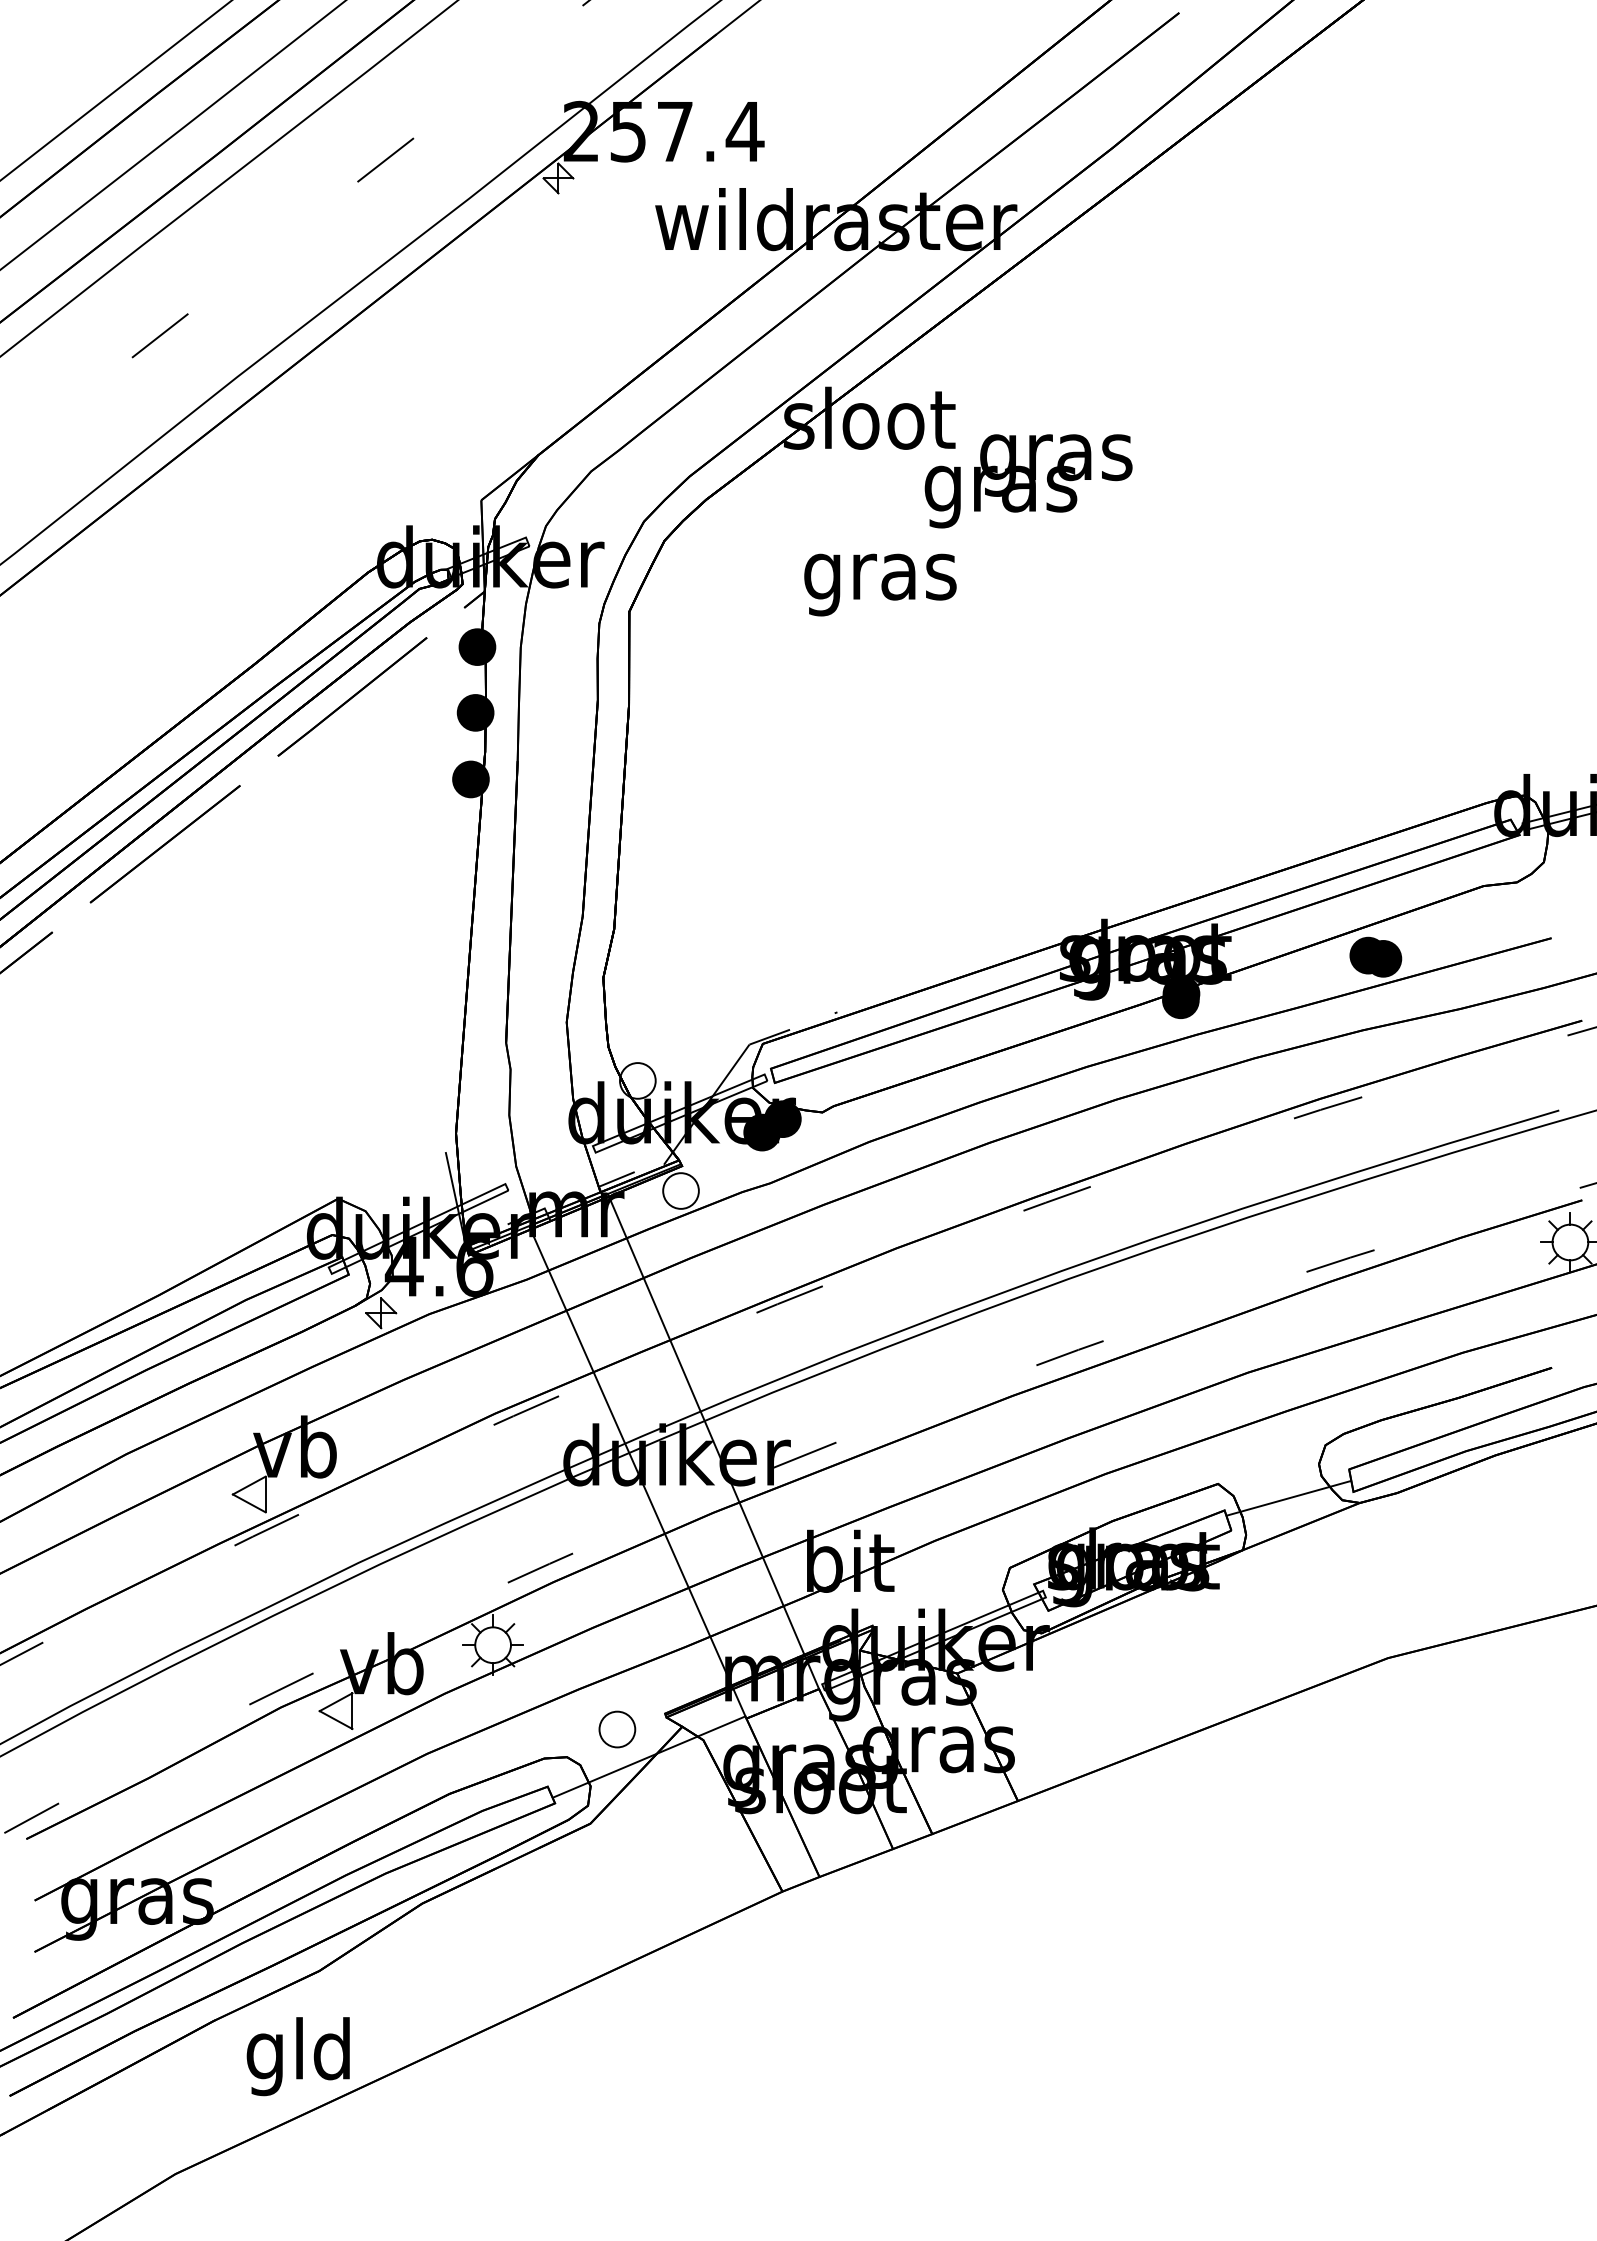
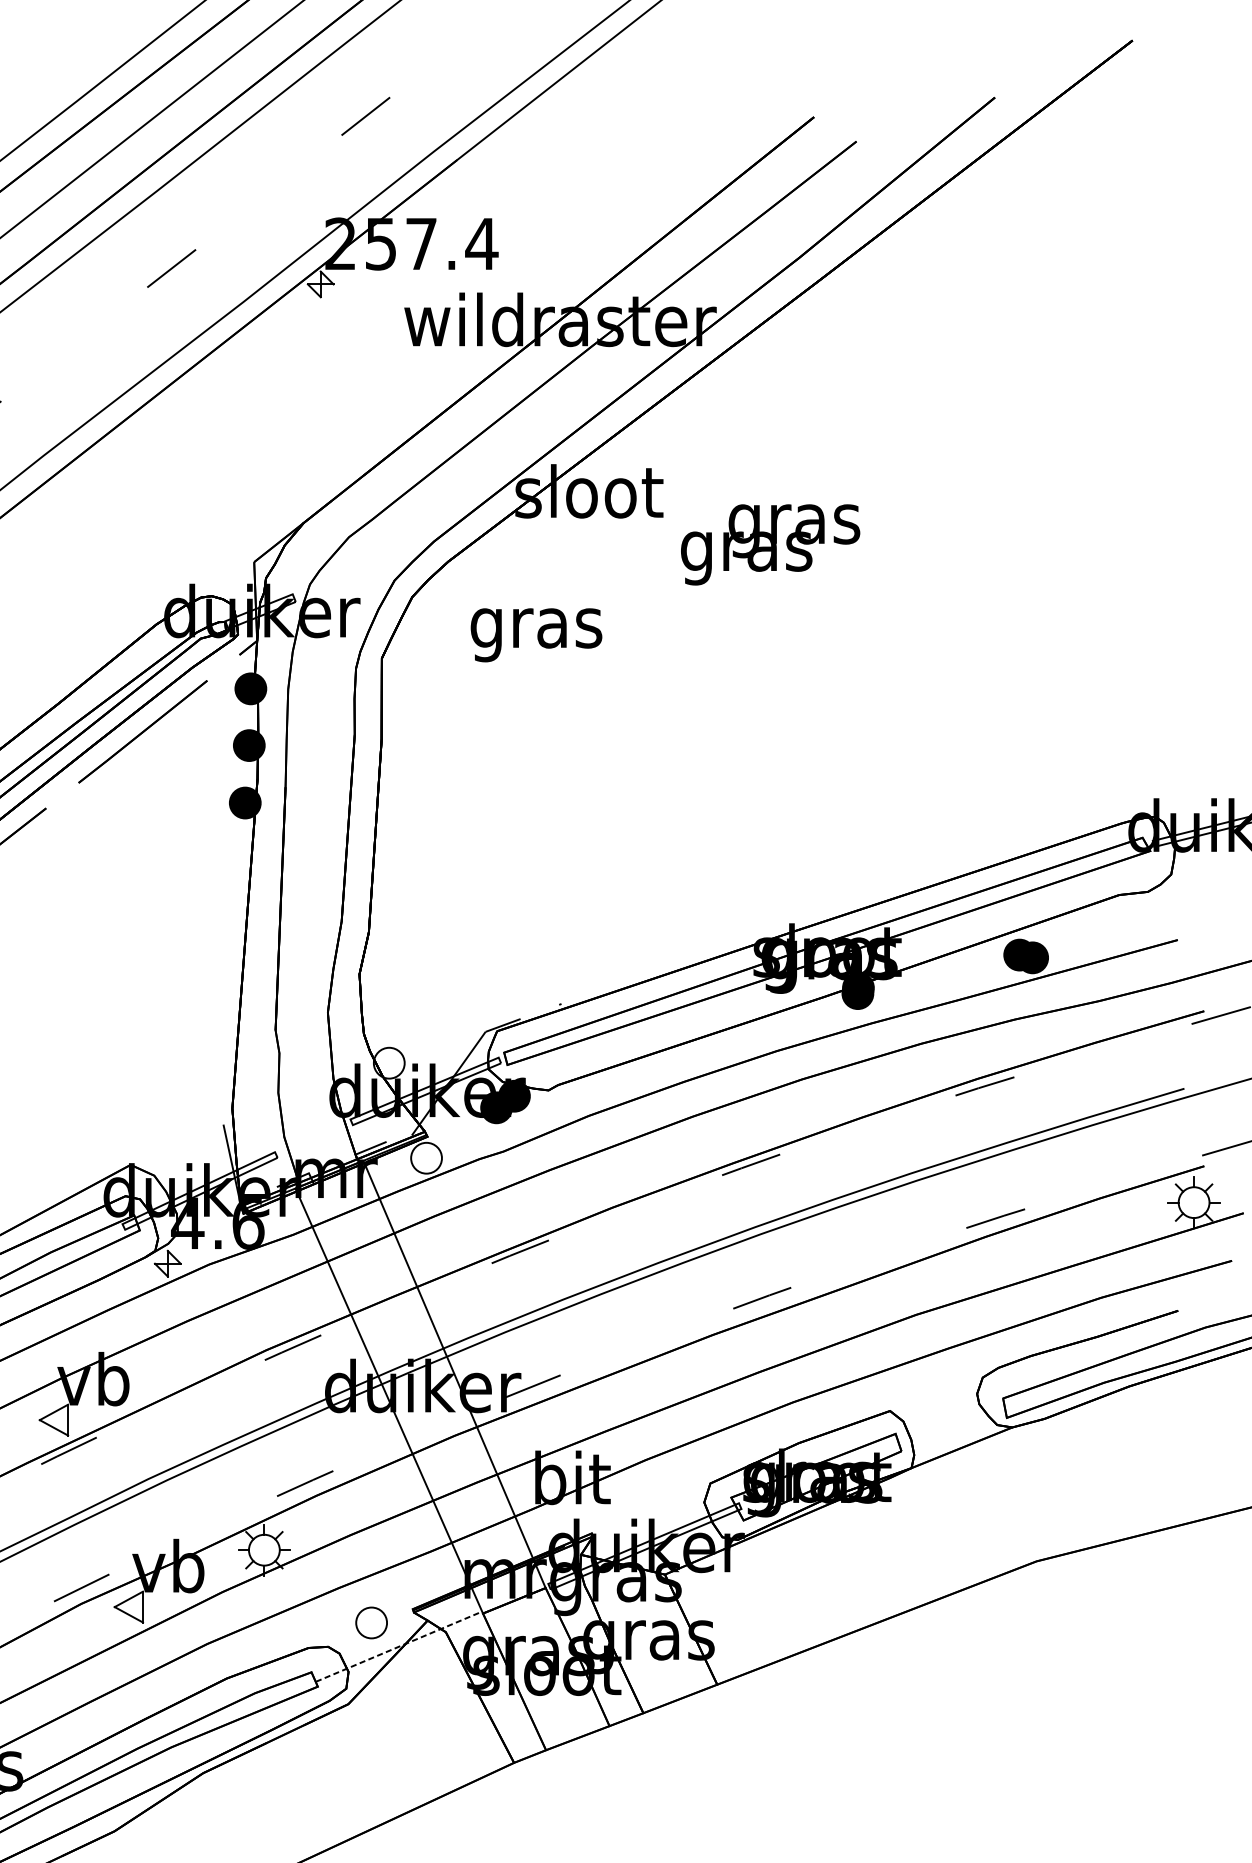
text: (1028, 481) -> (770, 545), moved
text: (880, 584) -> (536, 634), moved
line: (1288, 1498) -> (950, 1423), removed
line: (649, 1757) -> (399, 1647), solid -> dashed

